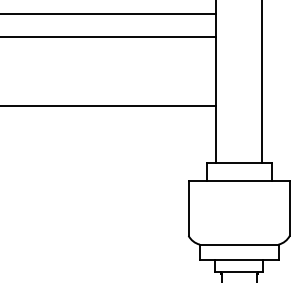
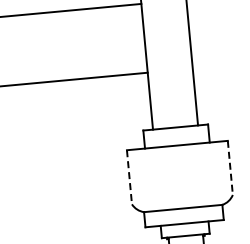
line: (188, 209) -> (129, 178), solid -> dashed
line: (289, 209) -> (230, 168), solid -> dashed

